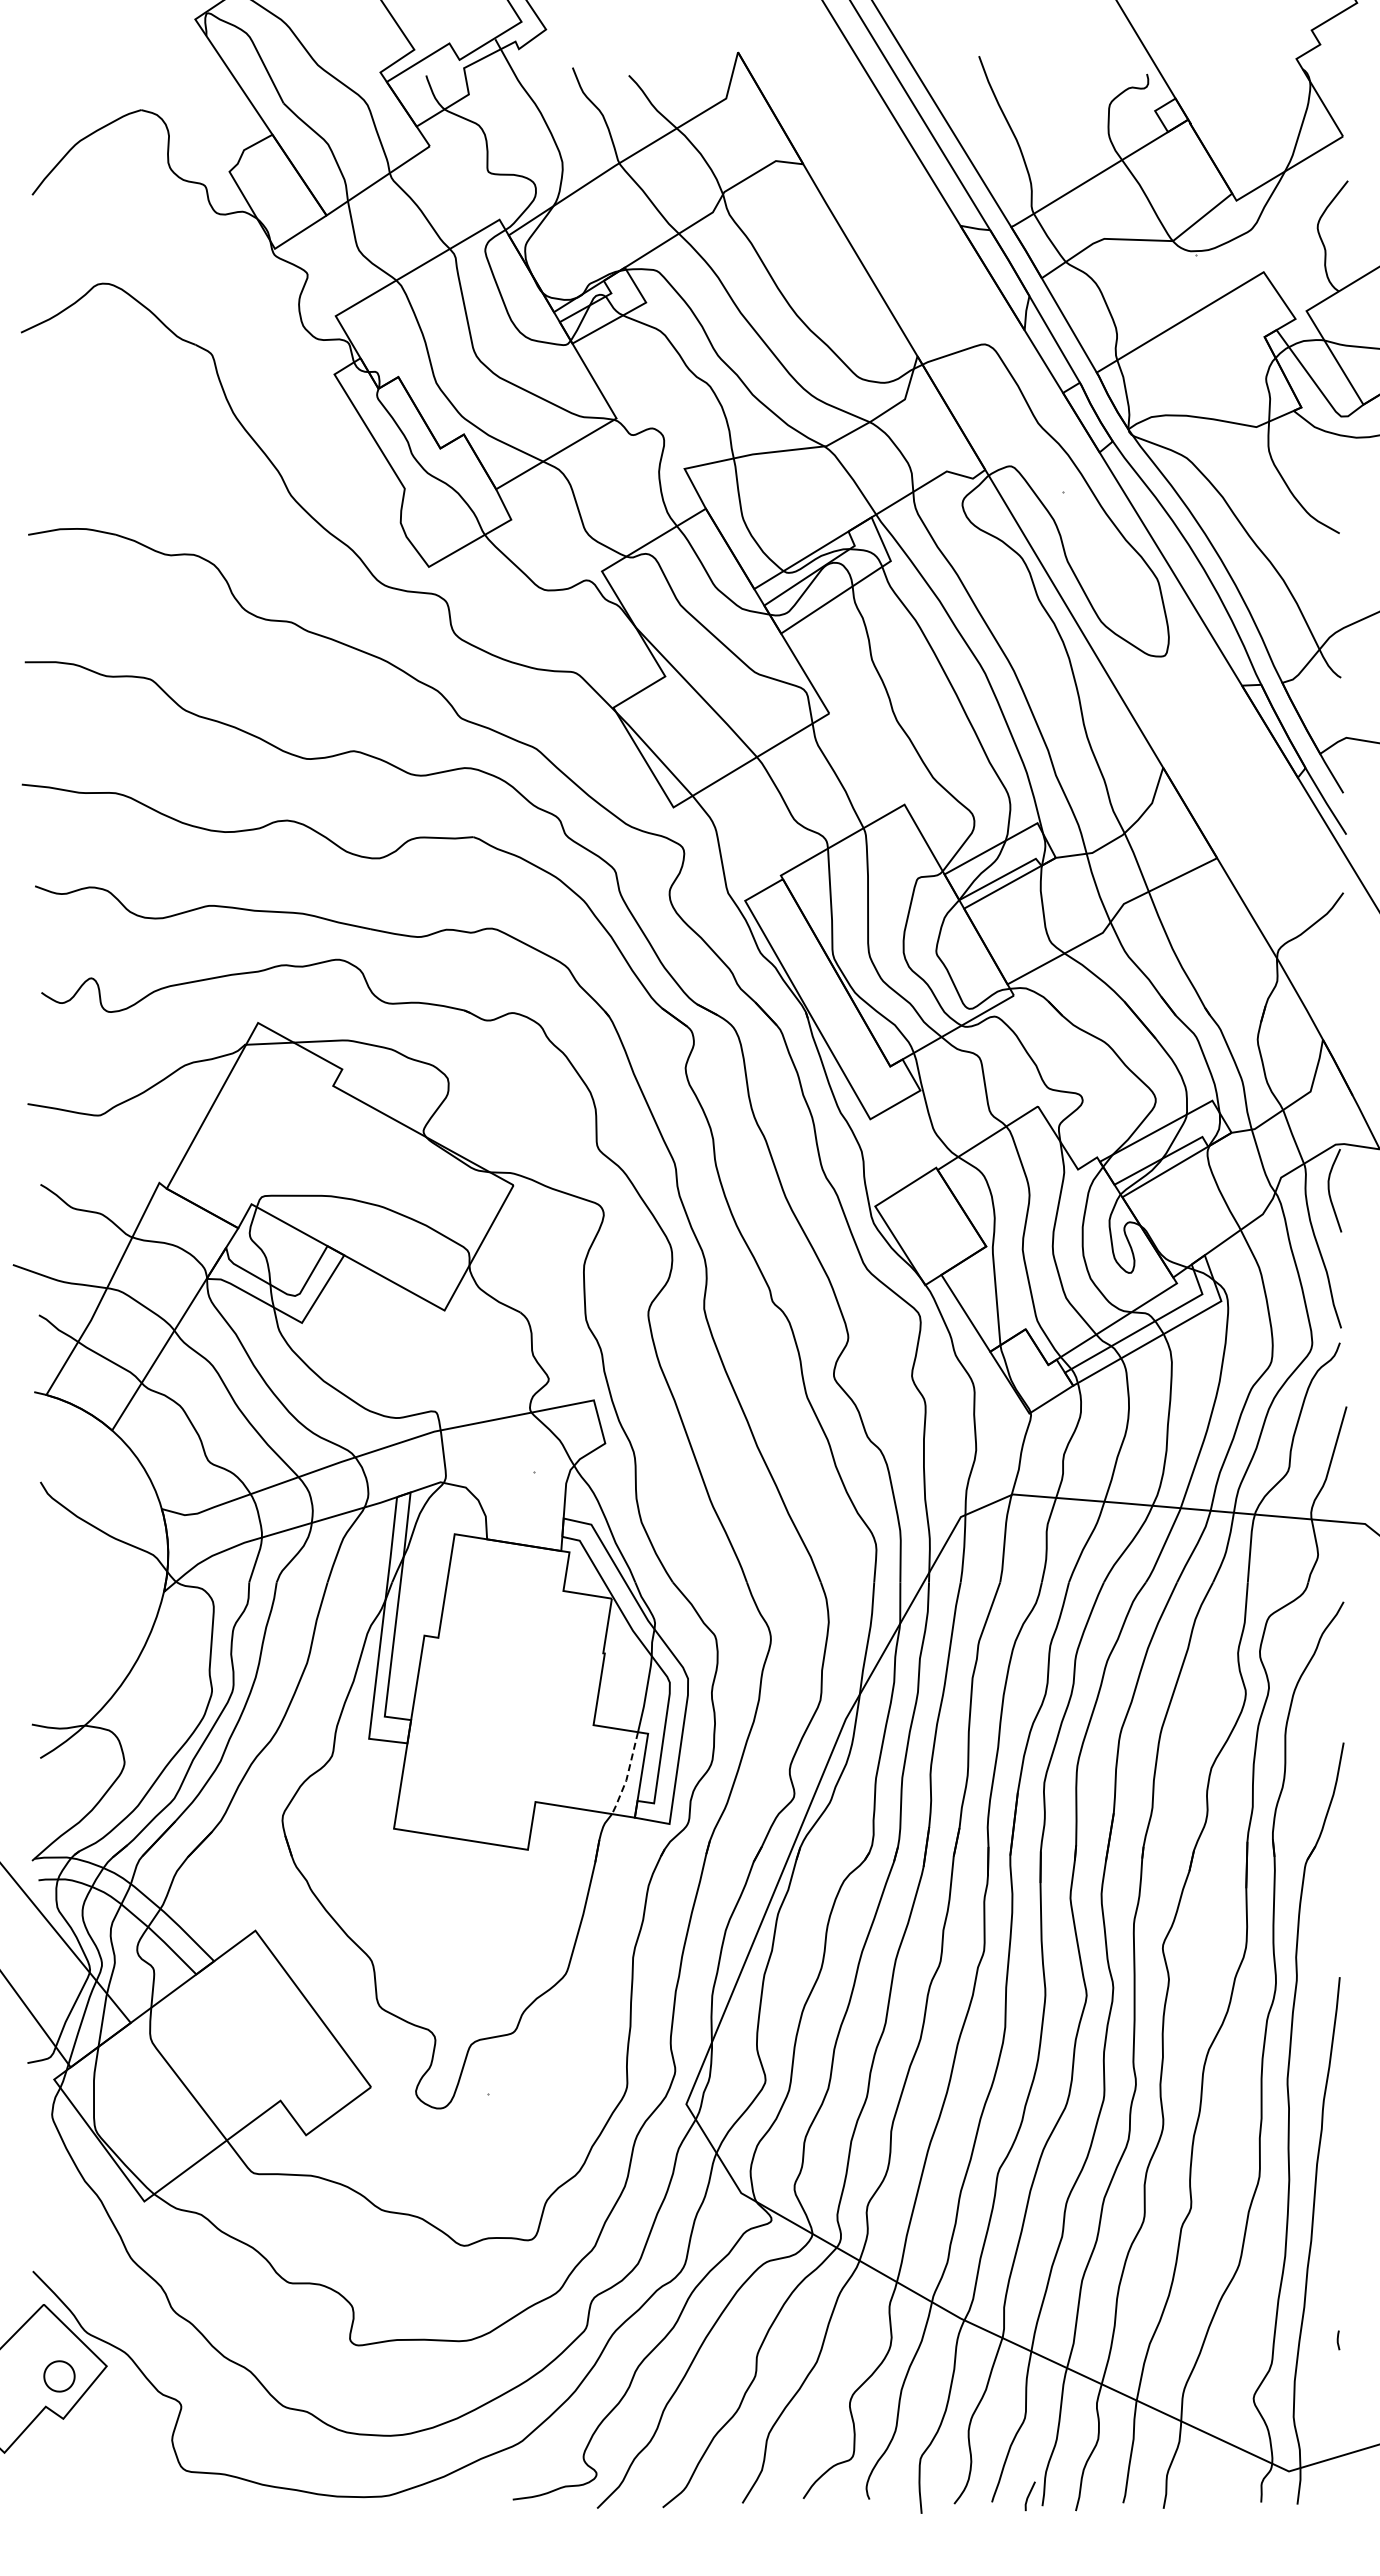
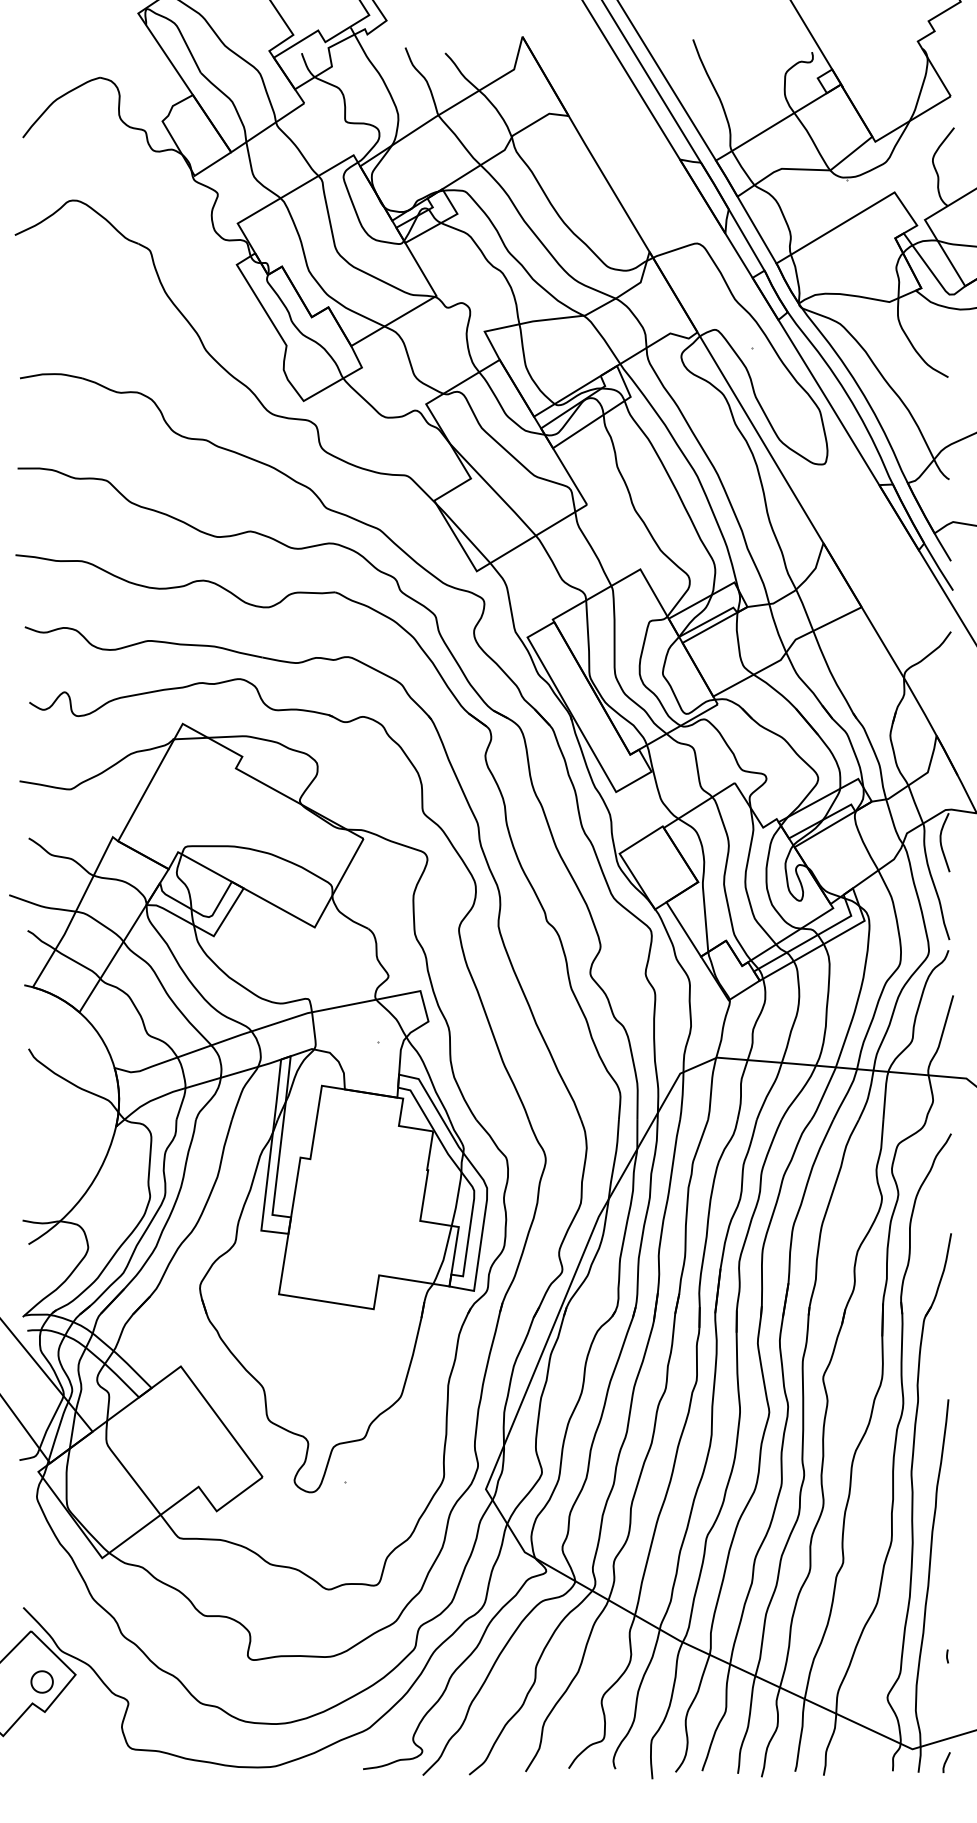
line: (627, 1775) -> (444, 1256), dashed -> solid
line: (1029, 2496) -> (946, 1762), moved

